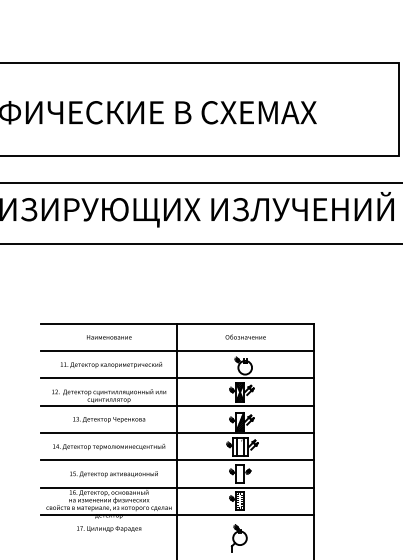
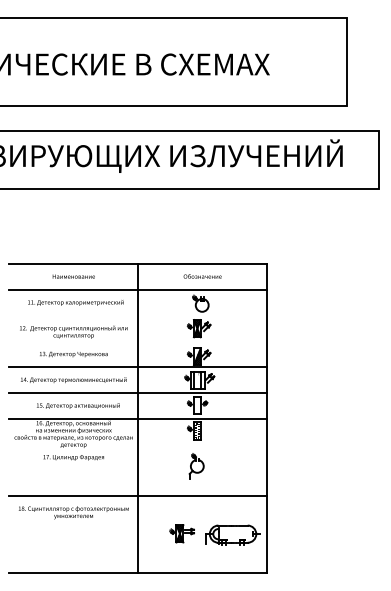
line: (177, 378) -> (138, 315), removed
line: (177, 406) -> (138, 341), removed
line: (177, 515) -> (138, 444), removed

